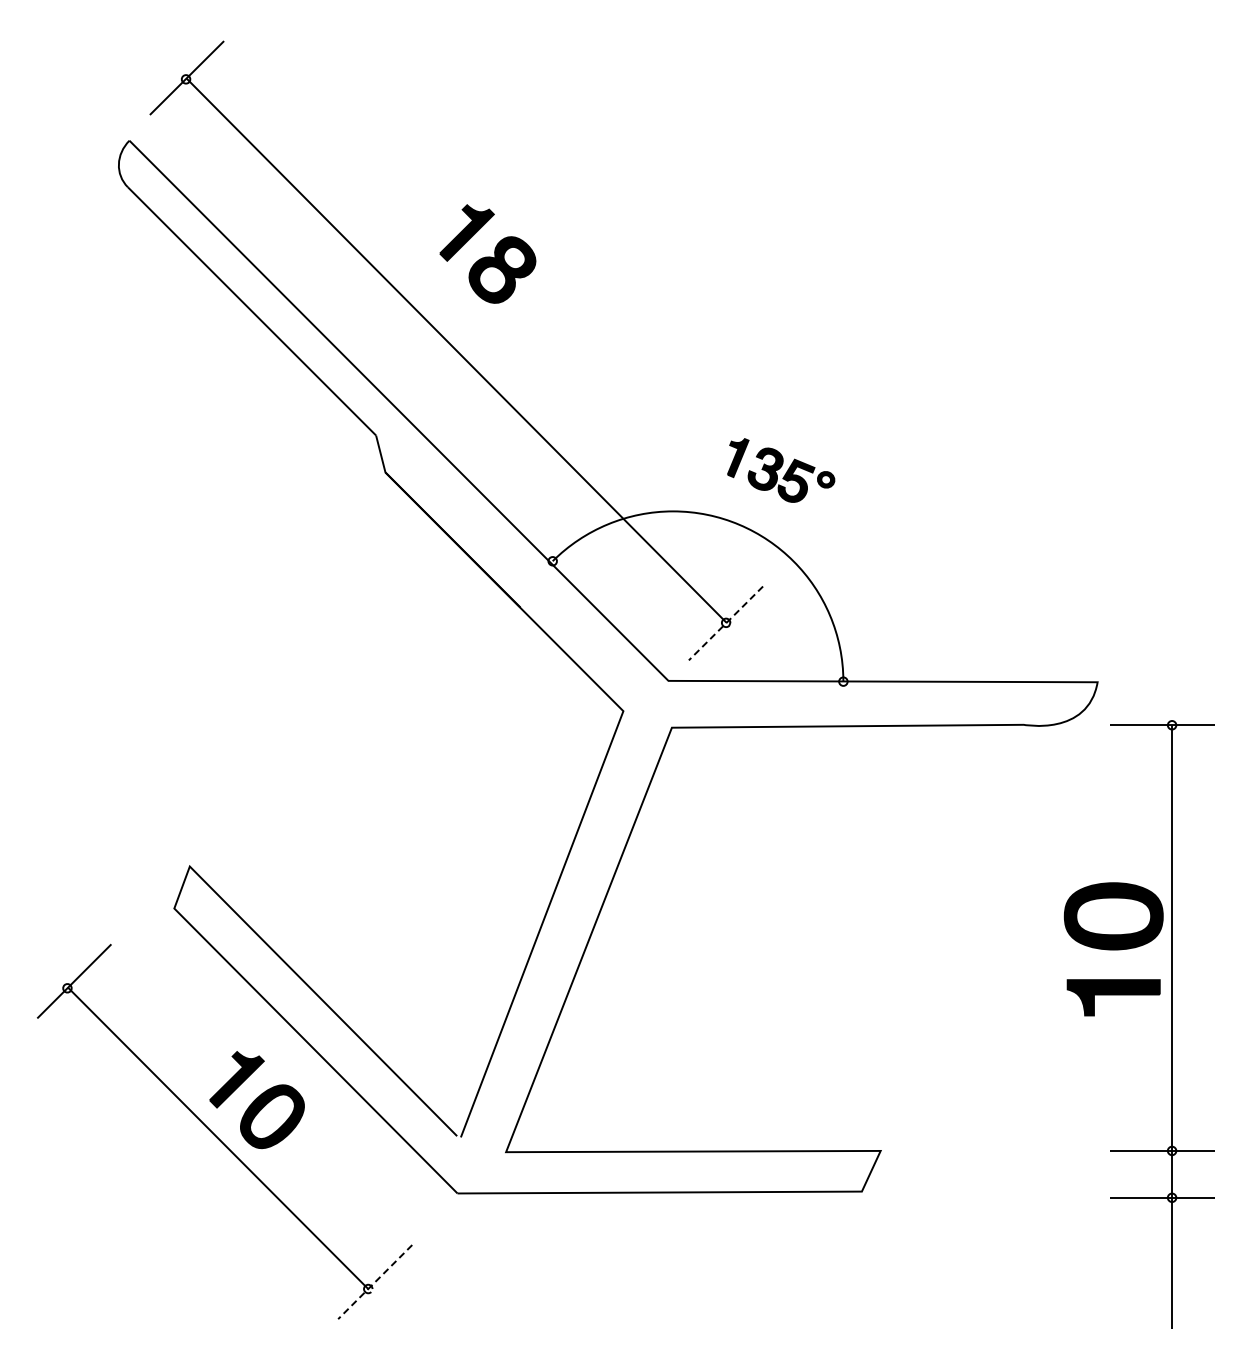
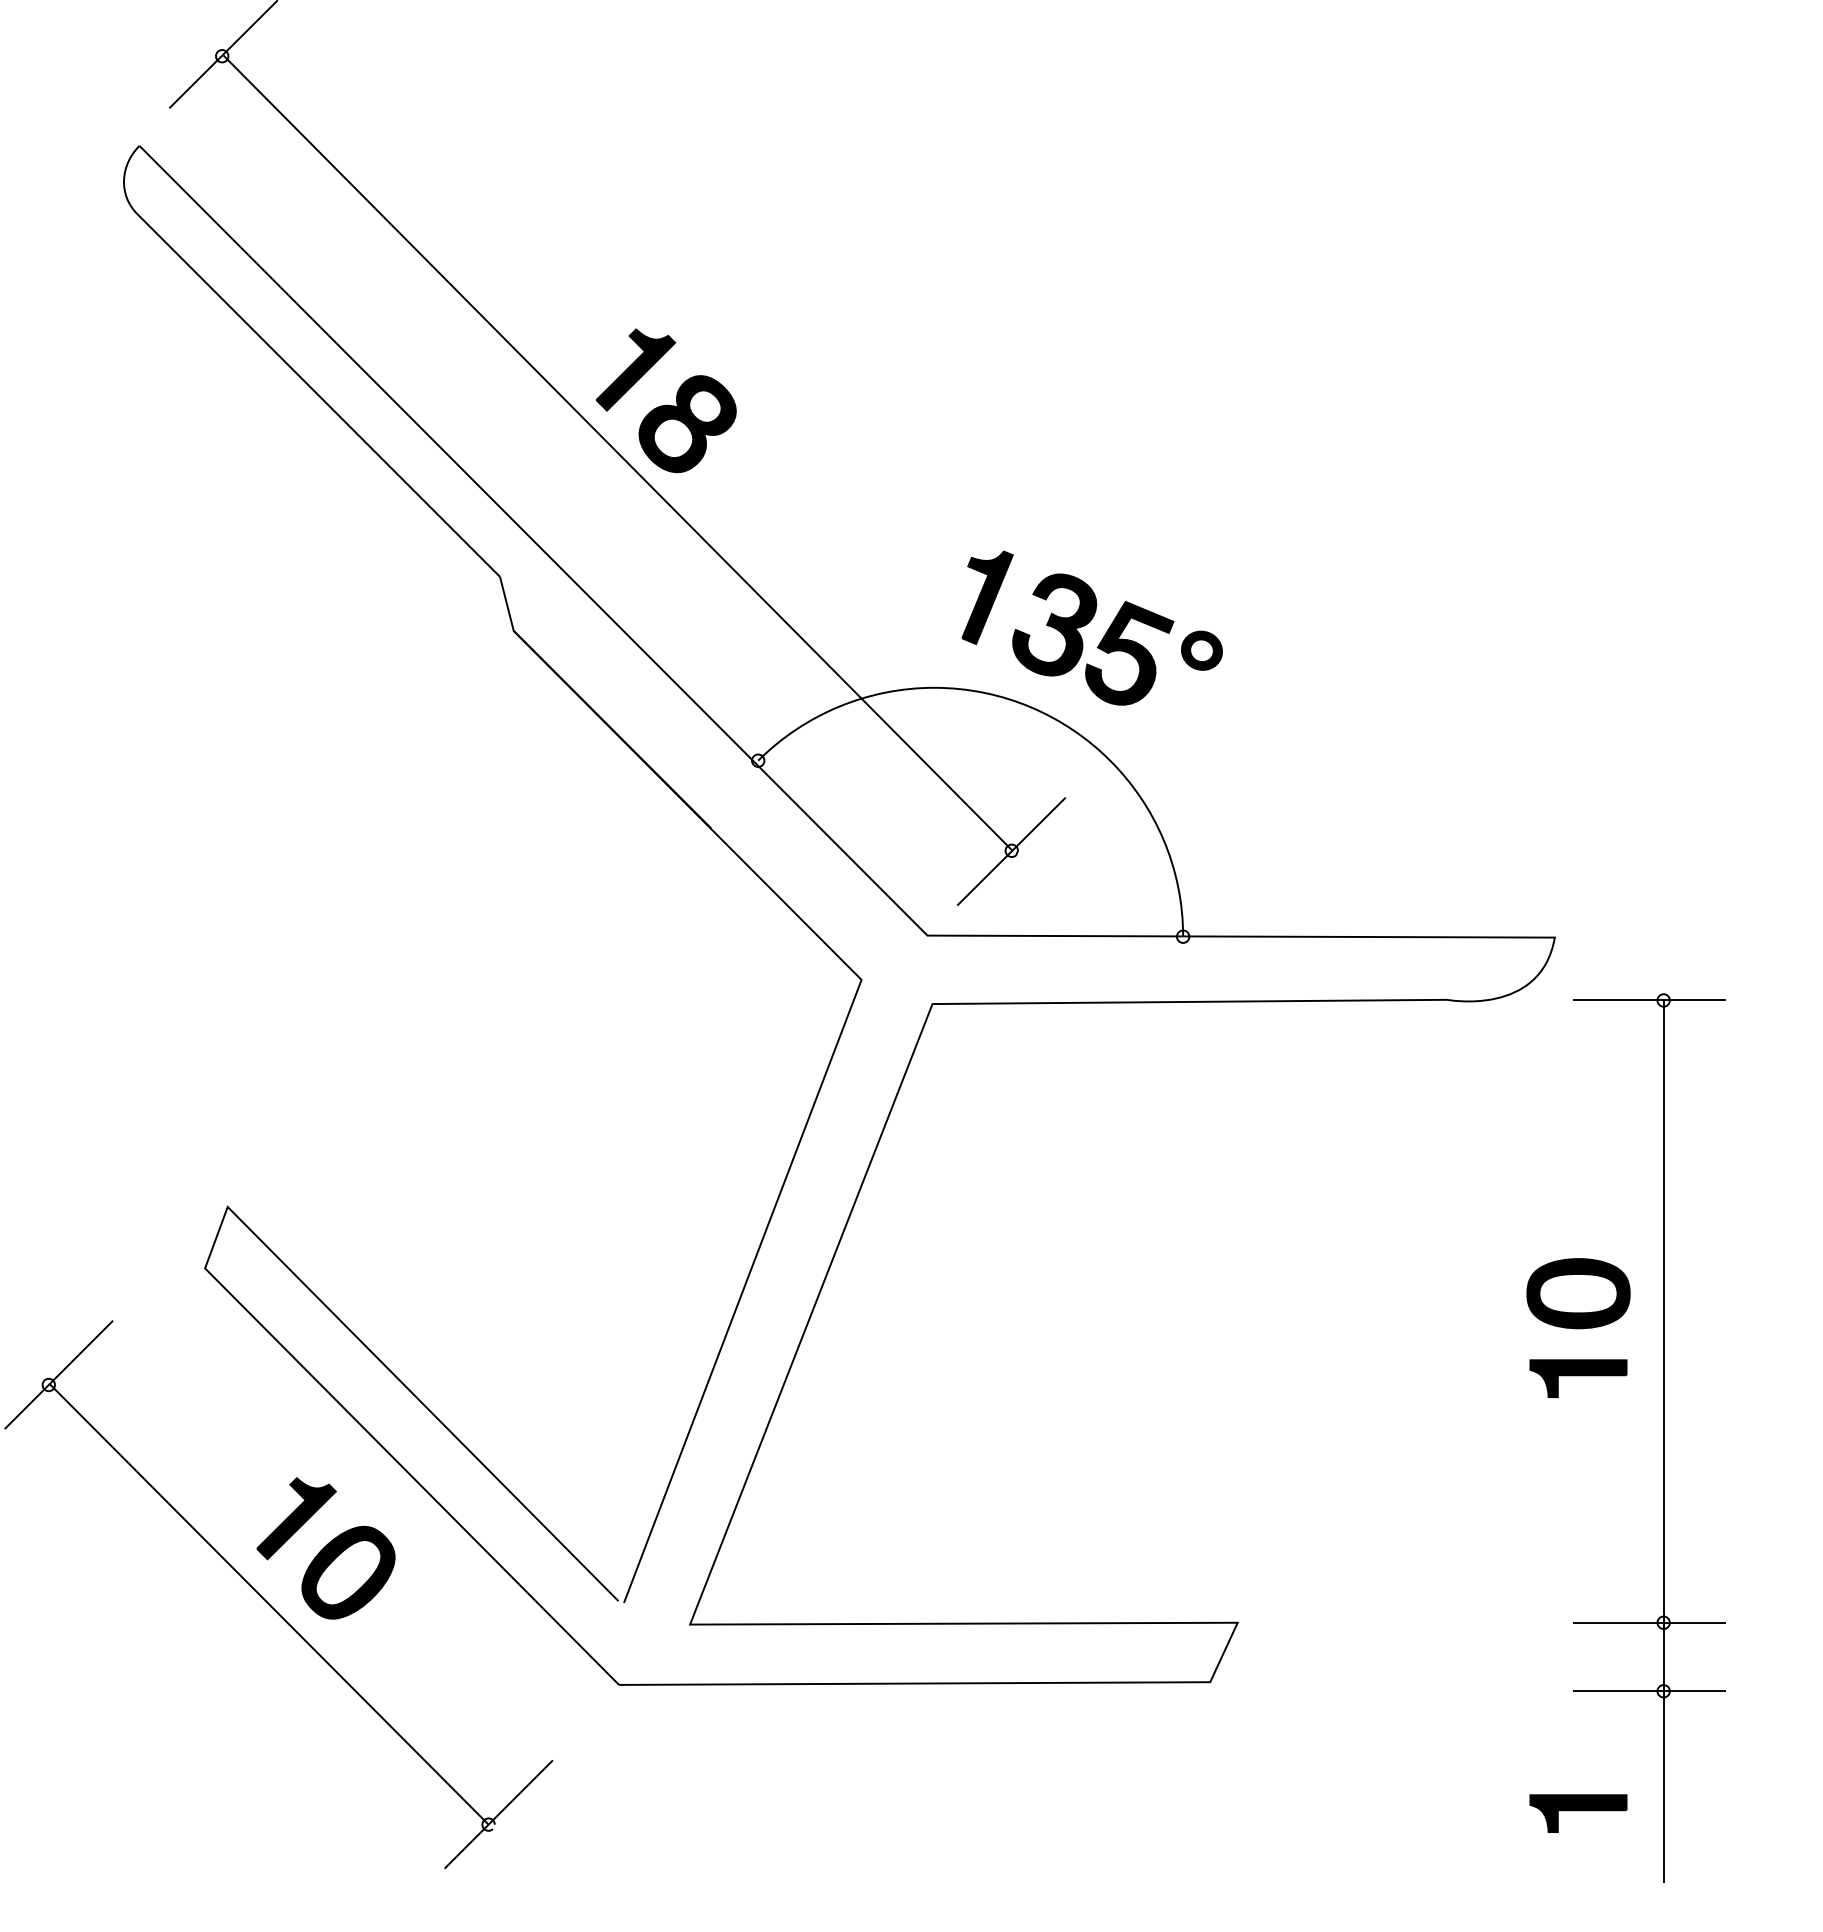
part: (487, 253) -> (665, 399), moved
part: (780, 470) -> (1091, 628), size x1.67
line: (725, 623) -> (1010, 851), dashed -> solid
part: (1113, 949) -> (1578, 1328), size x0.71
part: (1113, 1281) -> (1578, 1813), added
line: (374, 1282) -> (497, 1815), dashed -> solid

